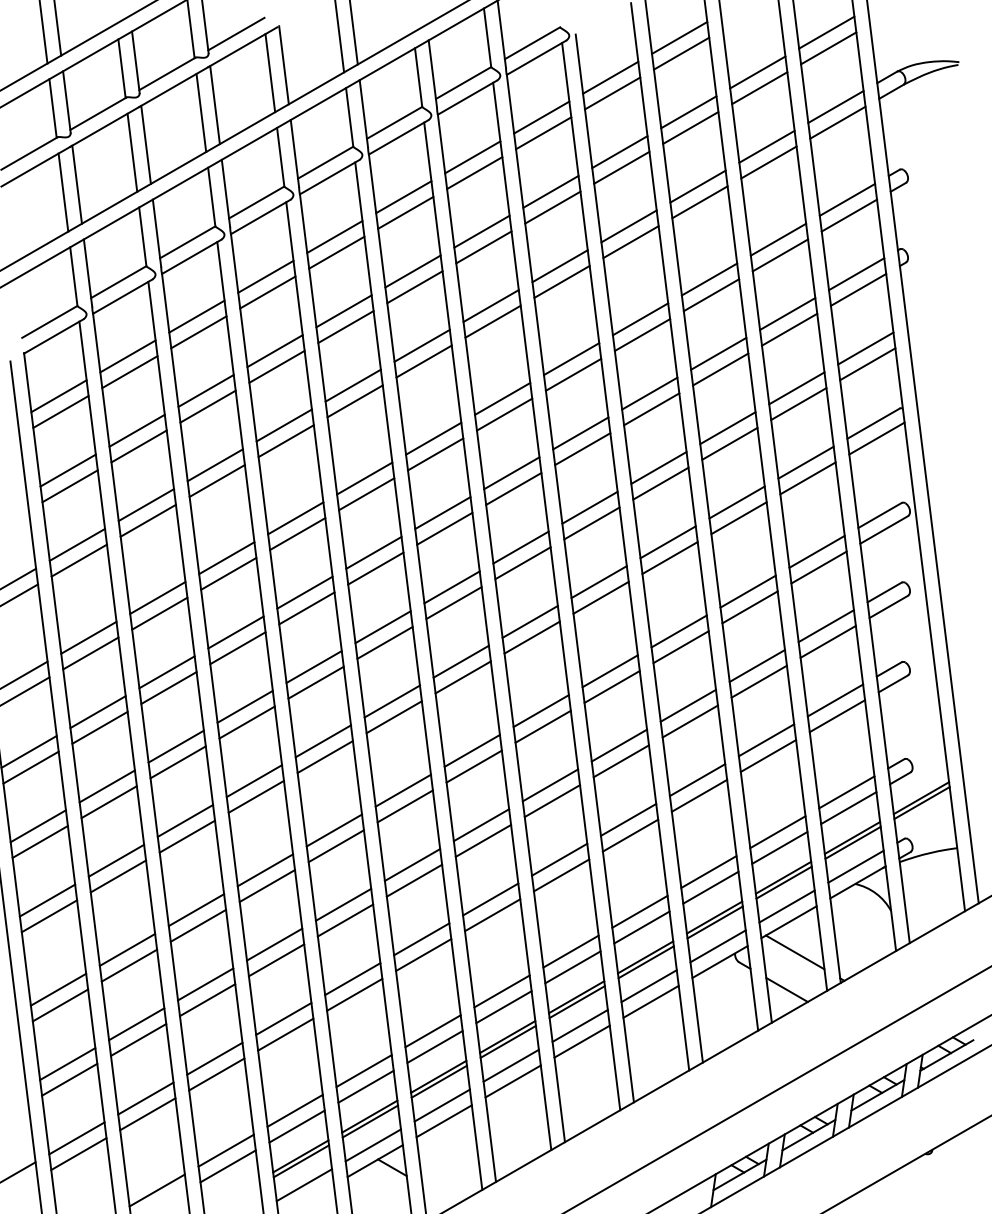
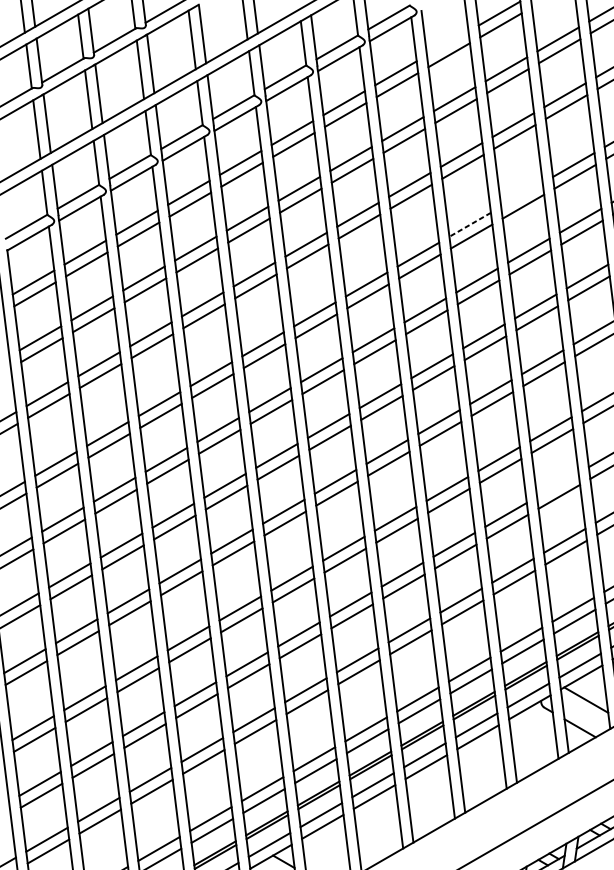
line: (610, 77) -> (447, 43), removed
line: (709, 279) -> (521, 194), removed
line: (640, 319) -> (470, 224), solid -> dashed
line: (756, 665) -> (557, 484), removed

